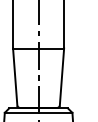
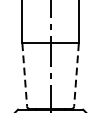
line: (15, 77) -> (25, 75), solid -> dashed
line: (61, 77) -> (75, 75), solid -> dashed

